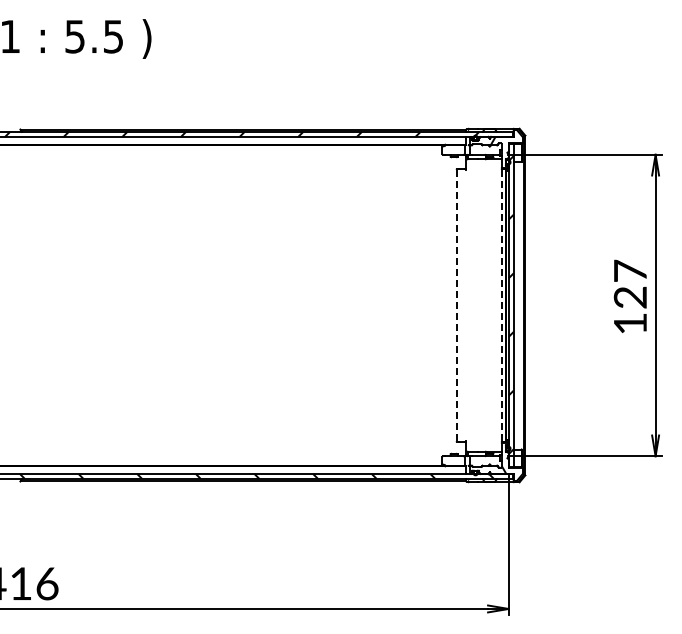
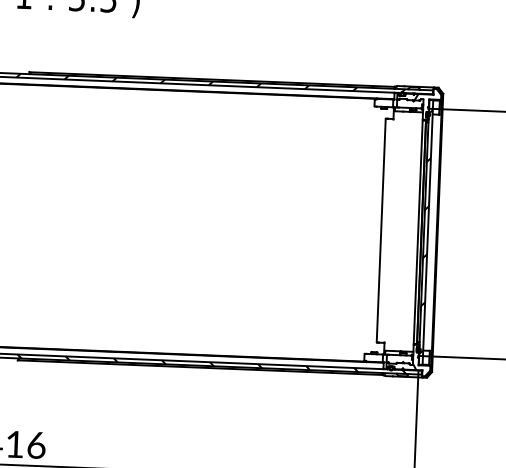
line: (456, 305) -> (381, 230), dashed -> solid
line: (501, 305) -> (418, 232), dashed -> solid

